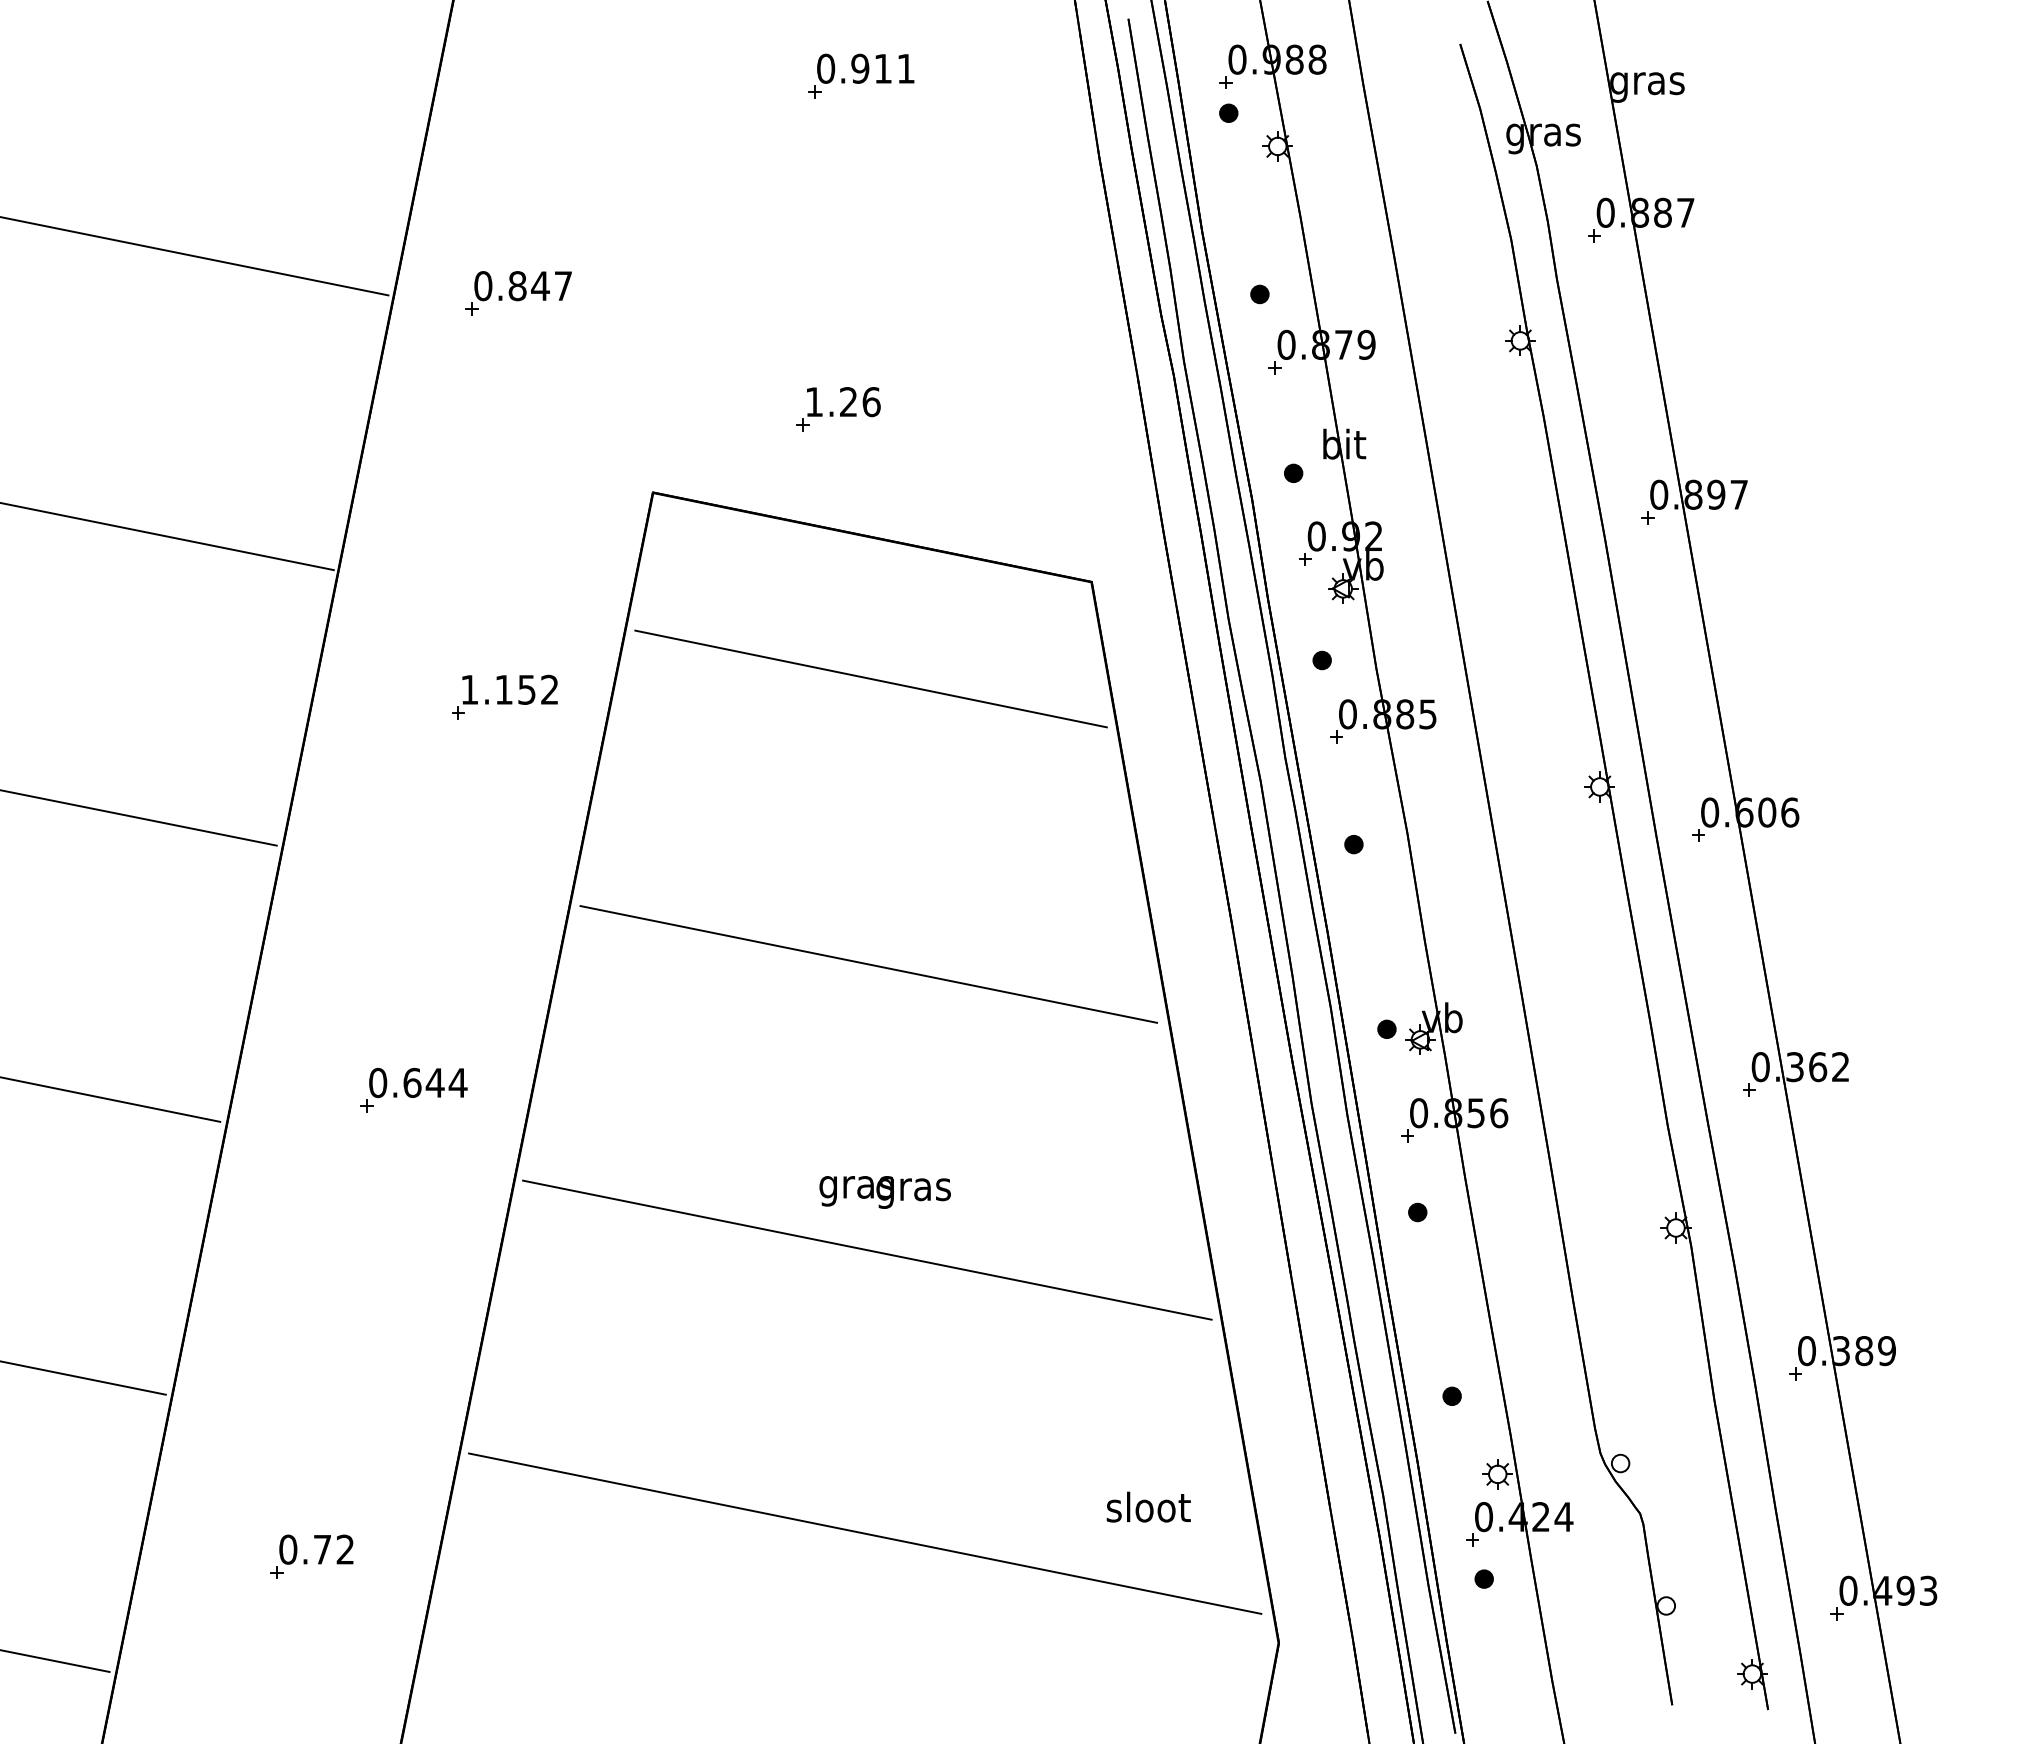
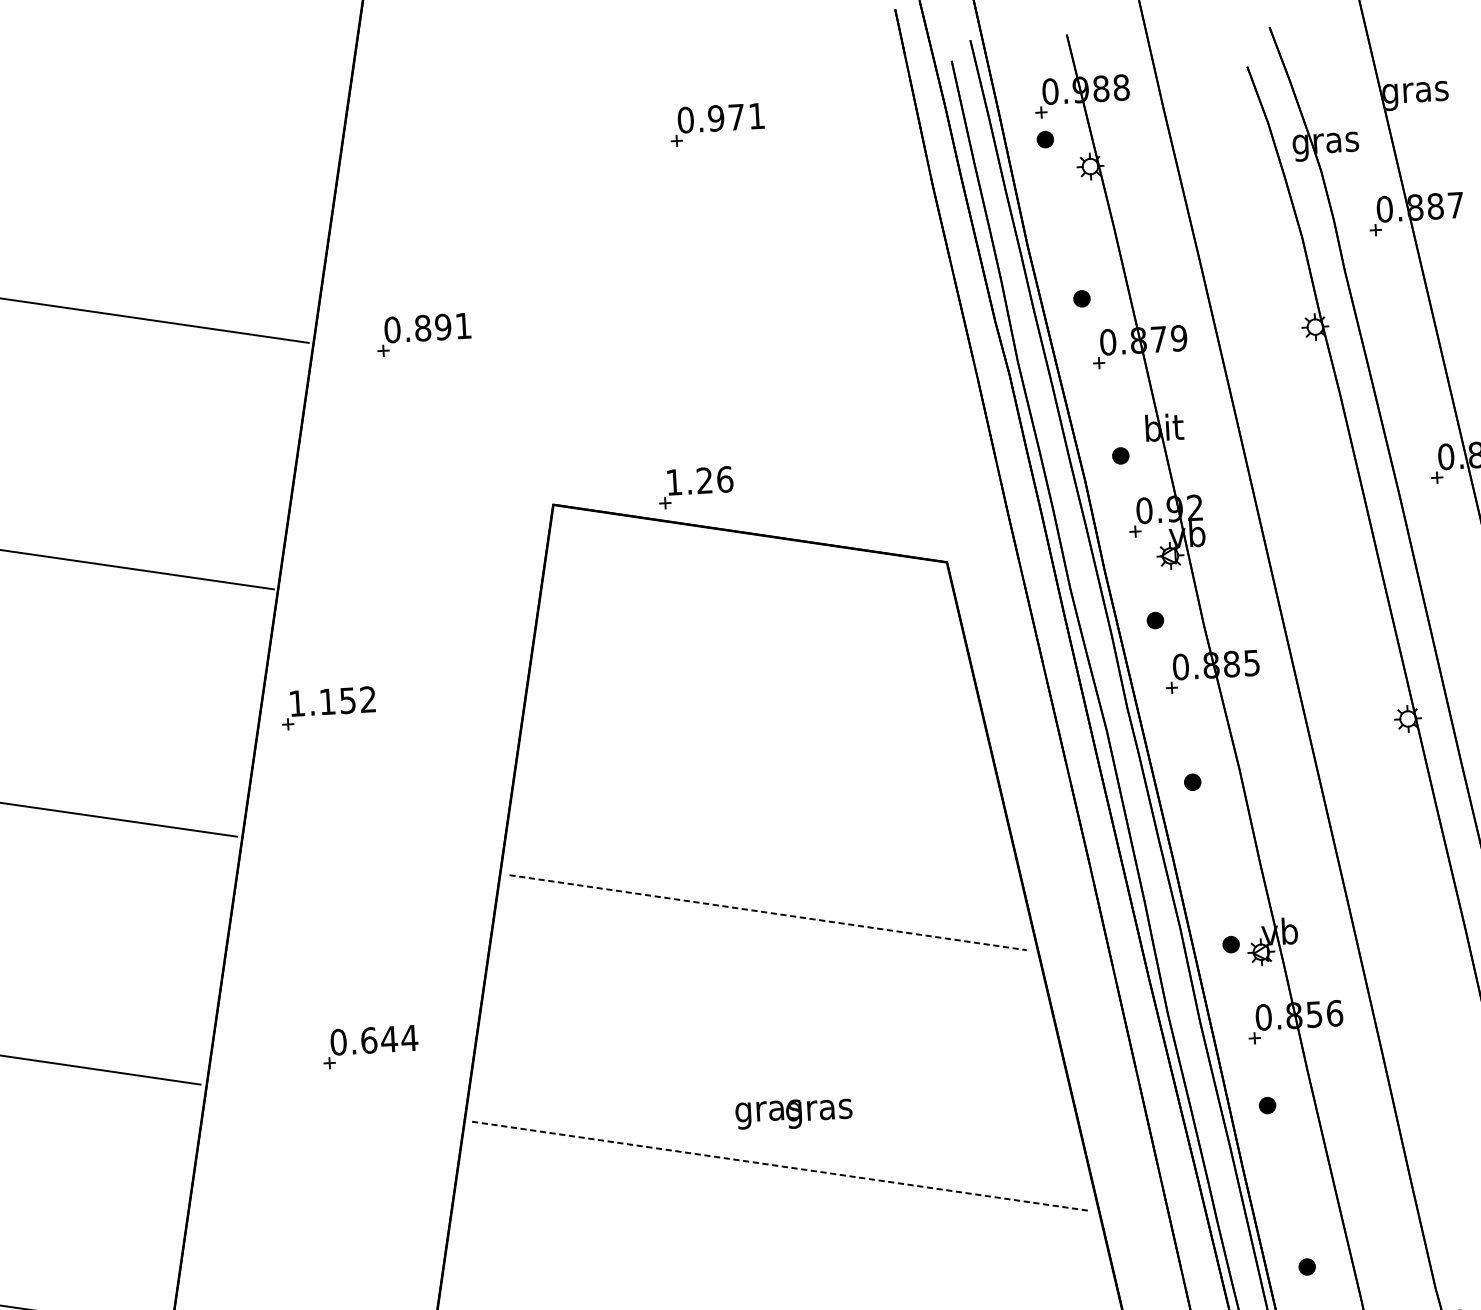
text: (882, 68) -> (735, 117), 0.911 -> 0.971
text: (551, 286) -> (453, 326), 0.847 -> 0.891
part: (838, 409) -> (696, 487), moved
line: (870, 678) -> (755, 658), removed
part: (504, 696) -> (328, 707), moved
line: (869, 964) -> (768, 912), solid -> dashed
line: (867, 1250) -> (781, 1166), solid -> dashed

